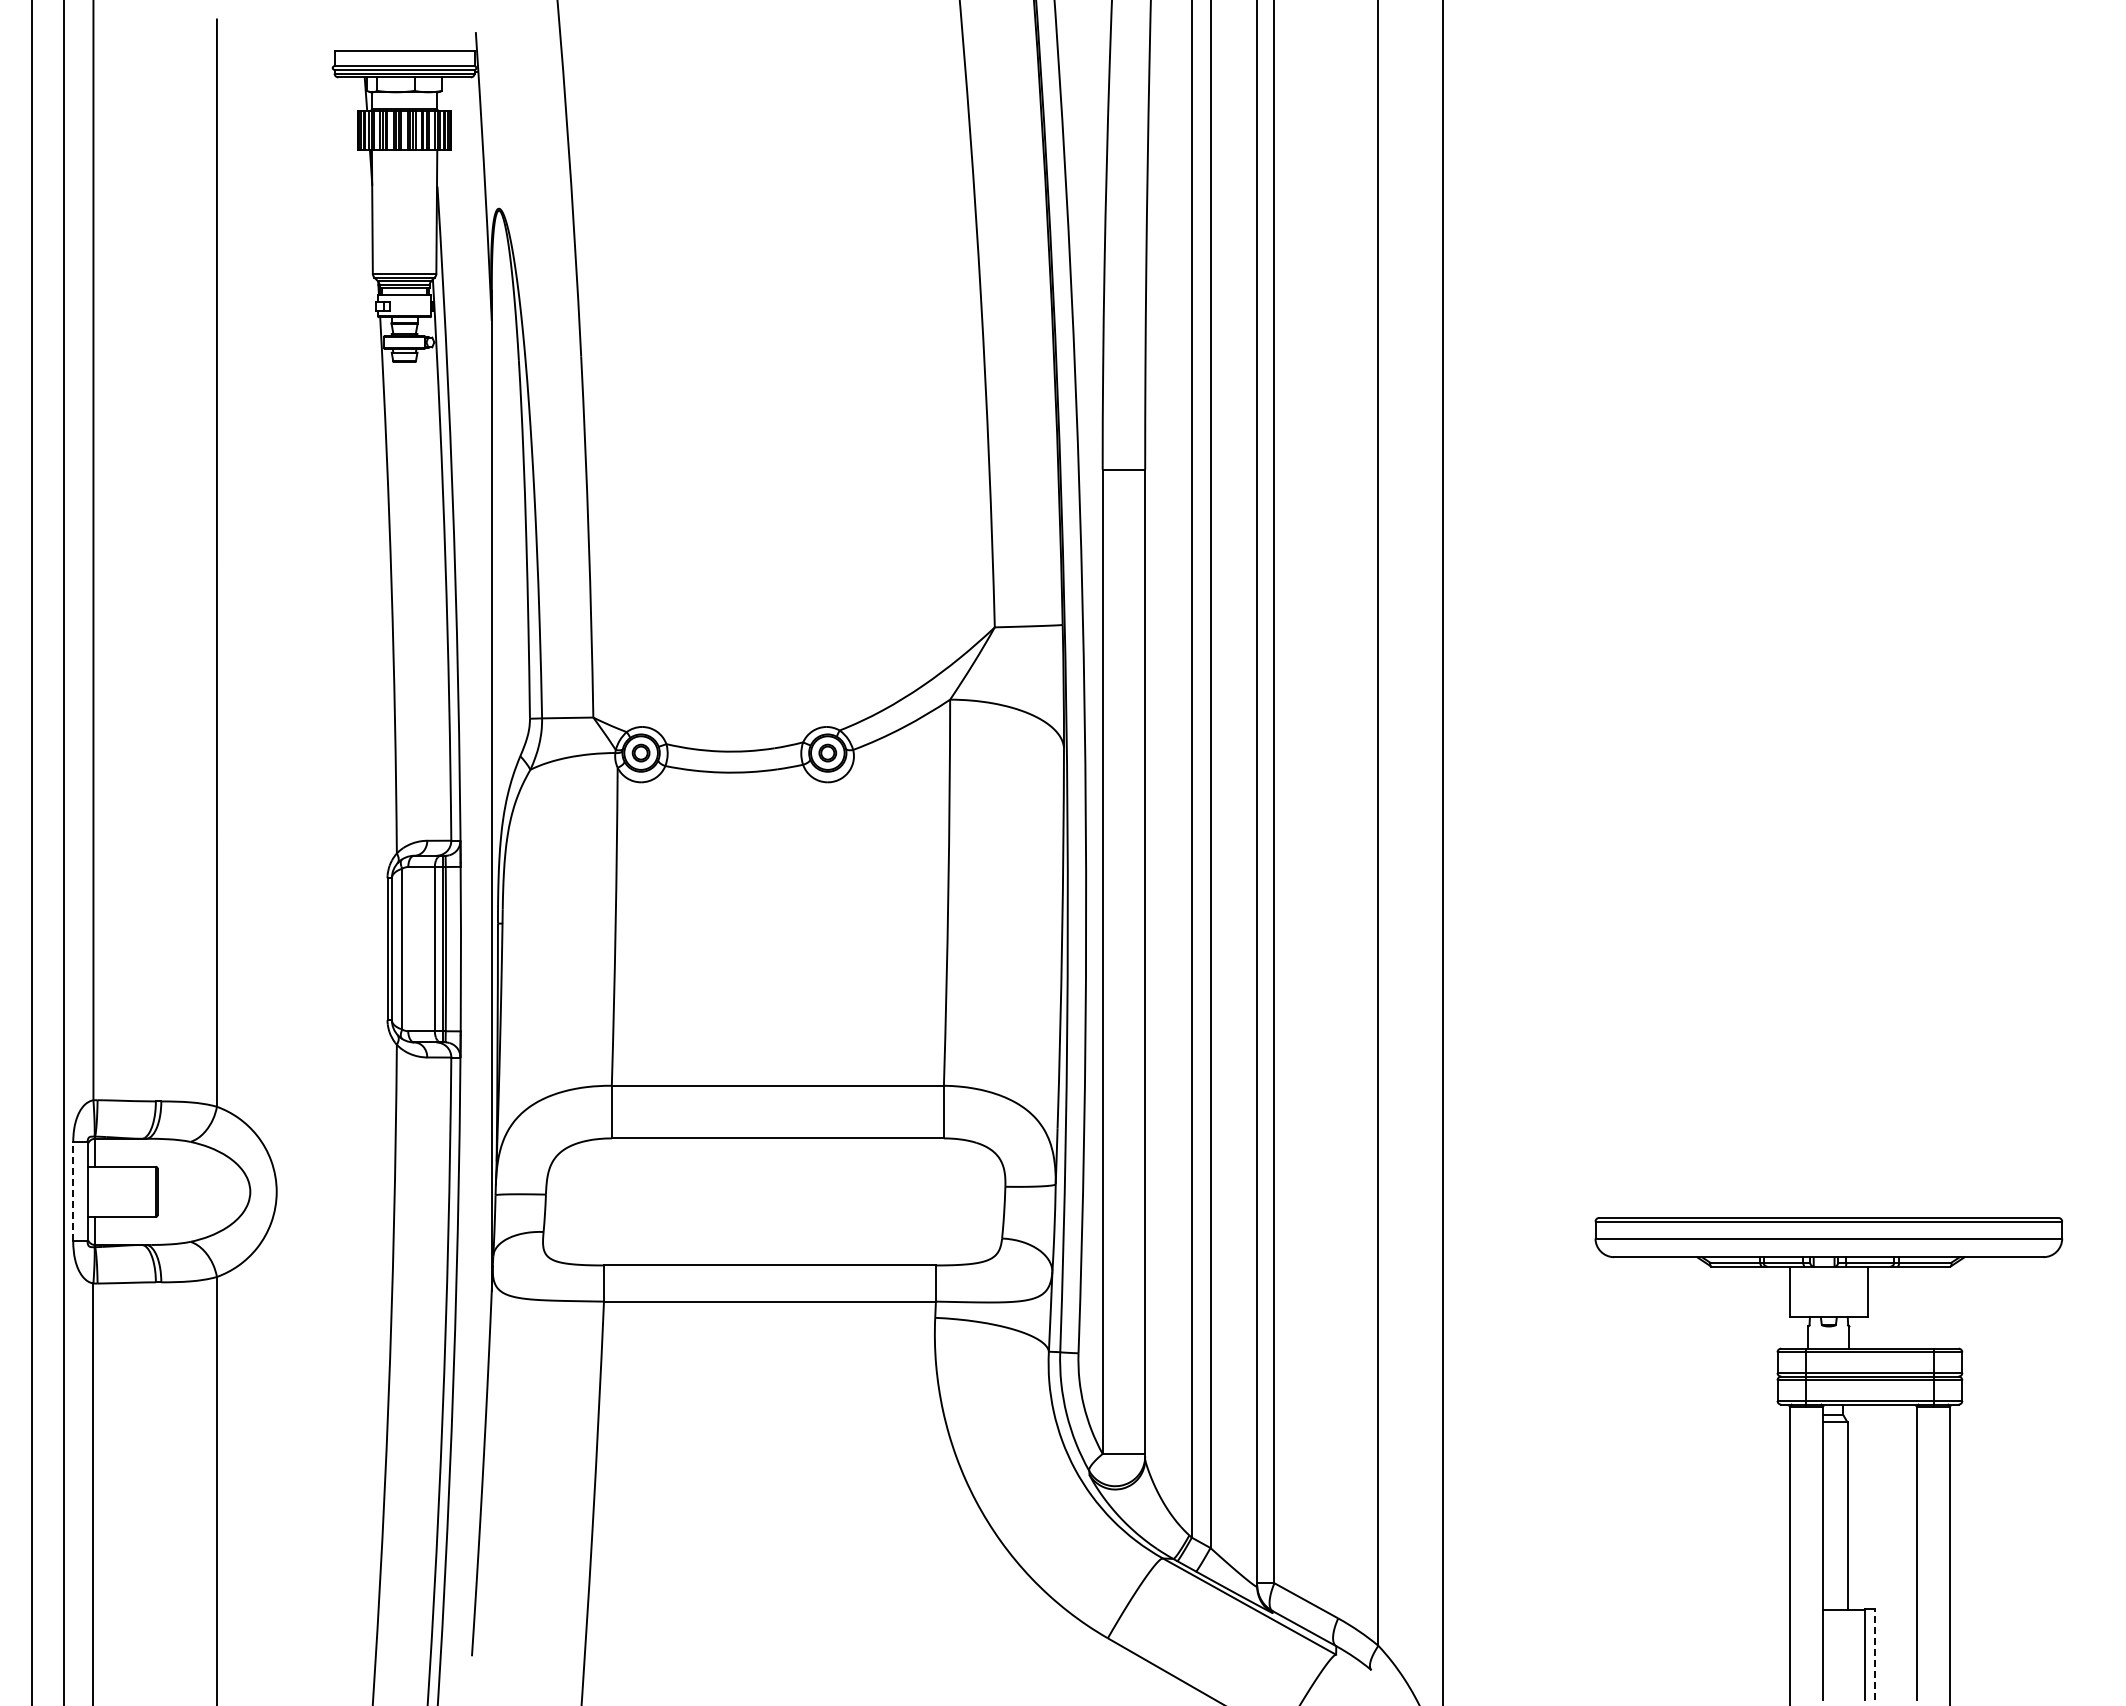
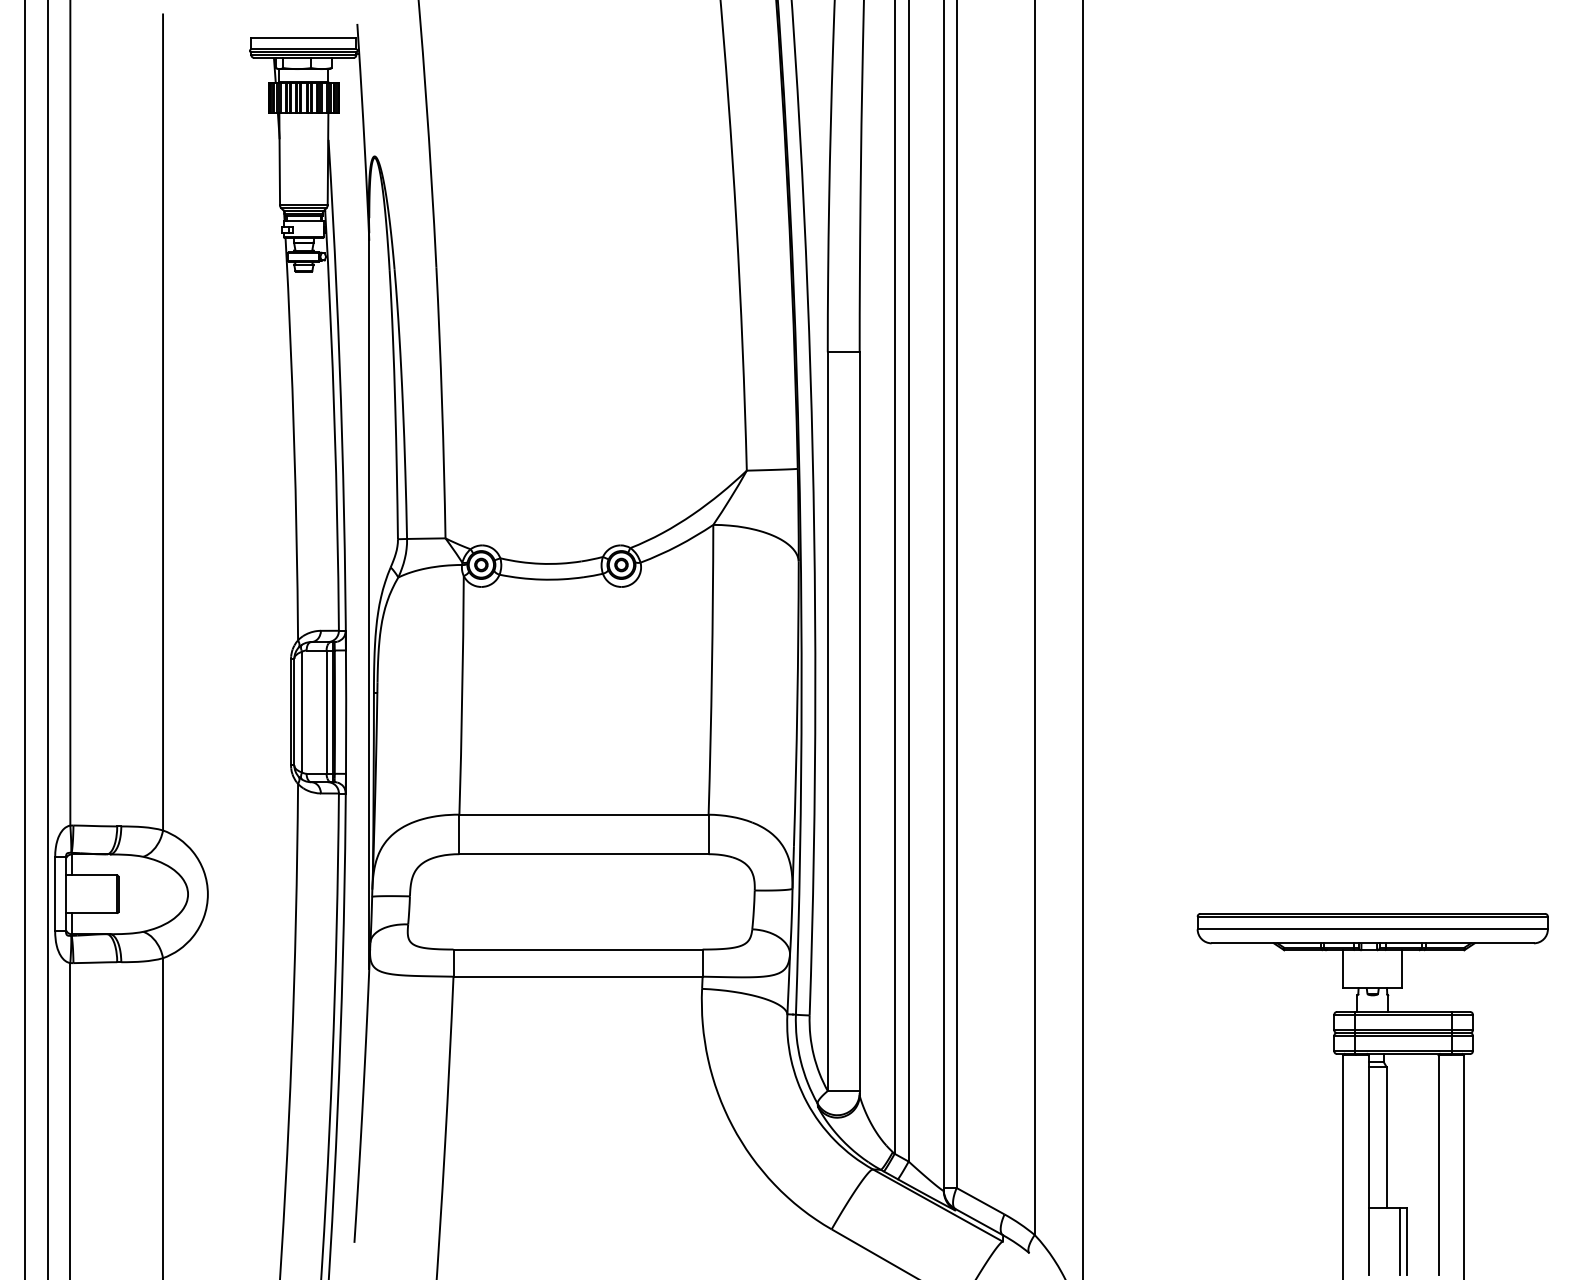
line: (73, 1191) -> (55, 894), dashed -> solid
line: (1874, 1653) -> (1407, 1240), dashed -> solid

